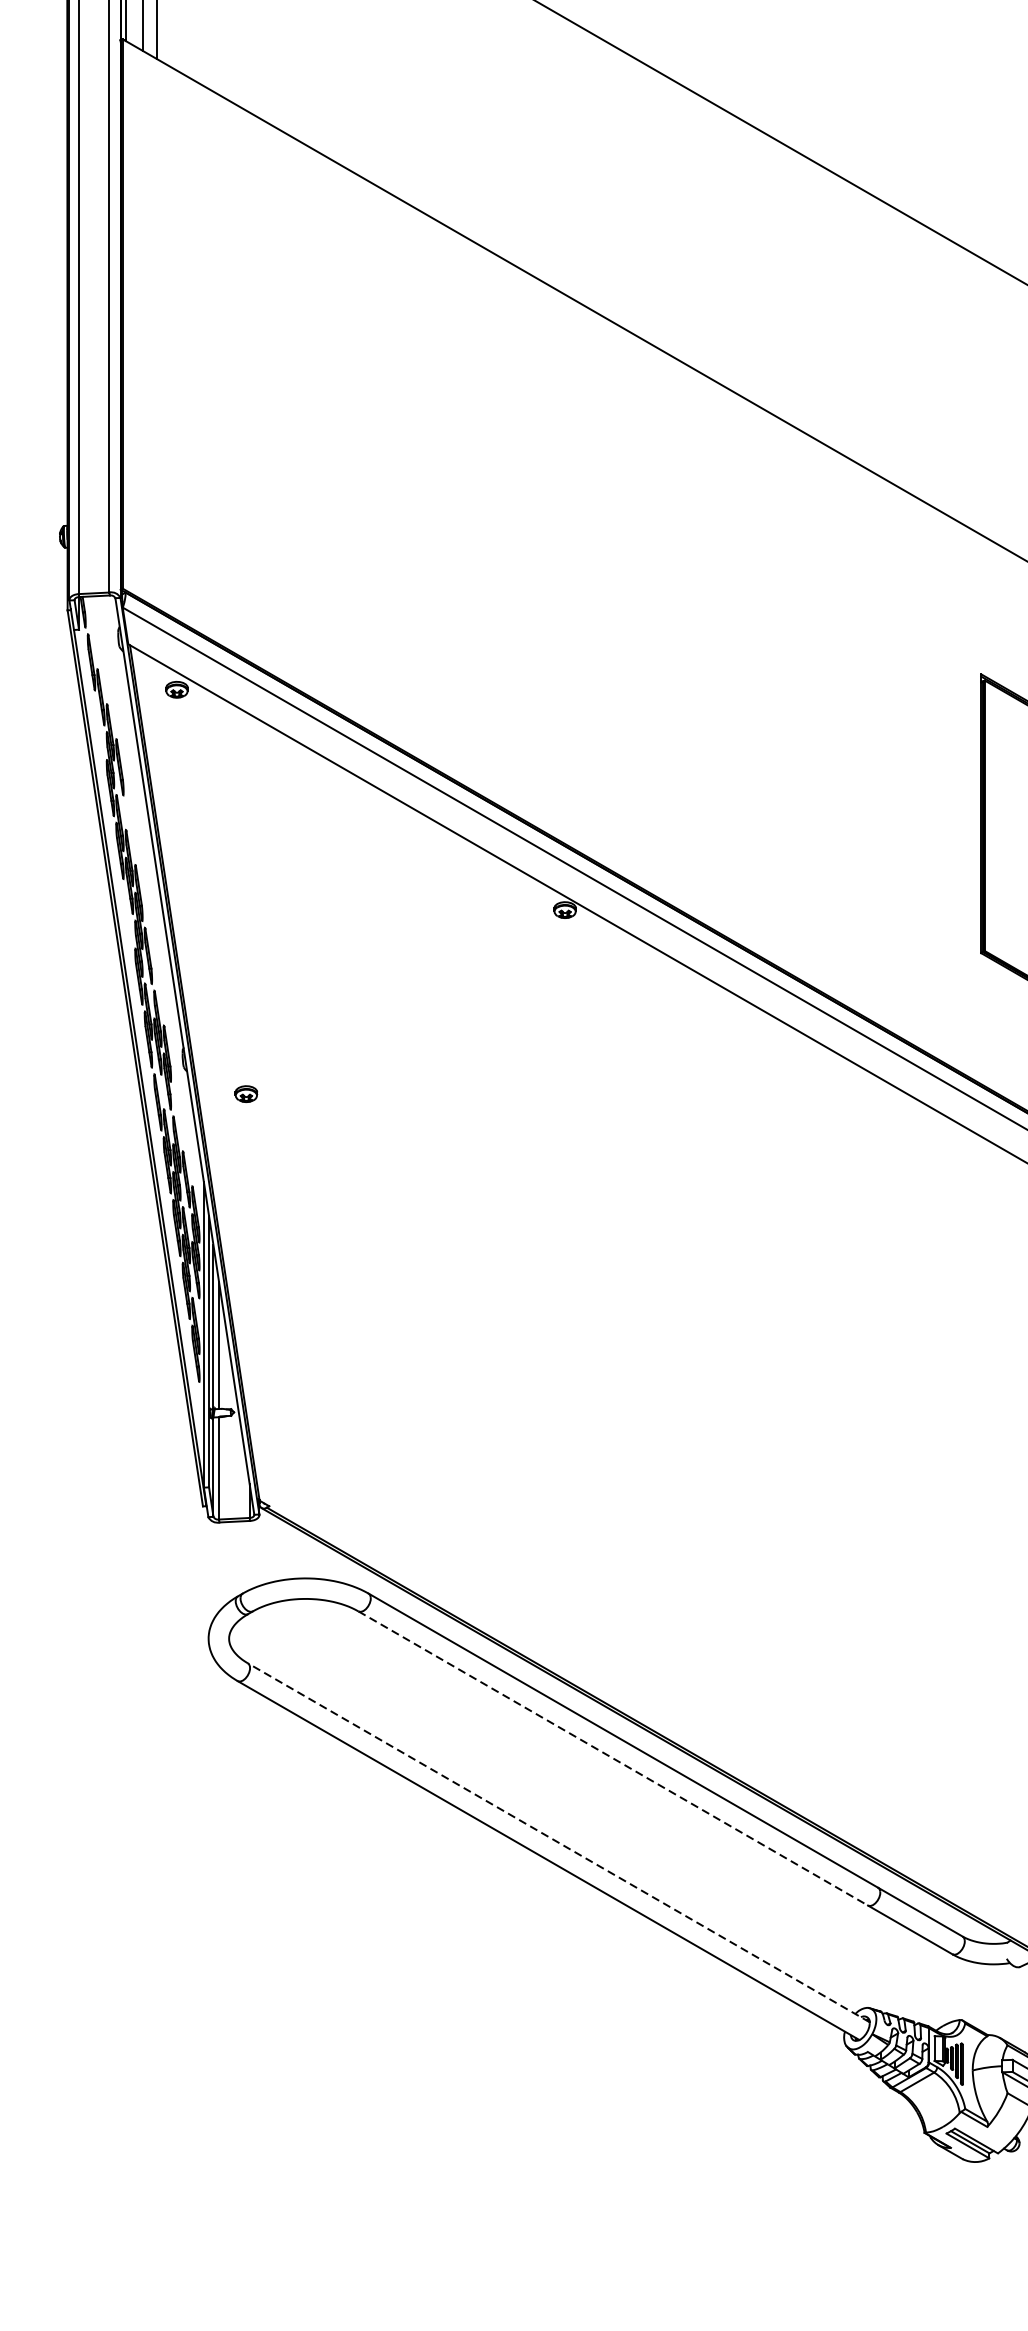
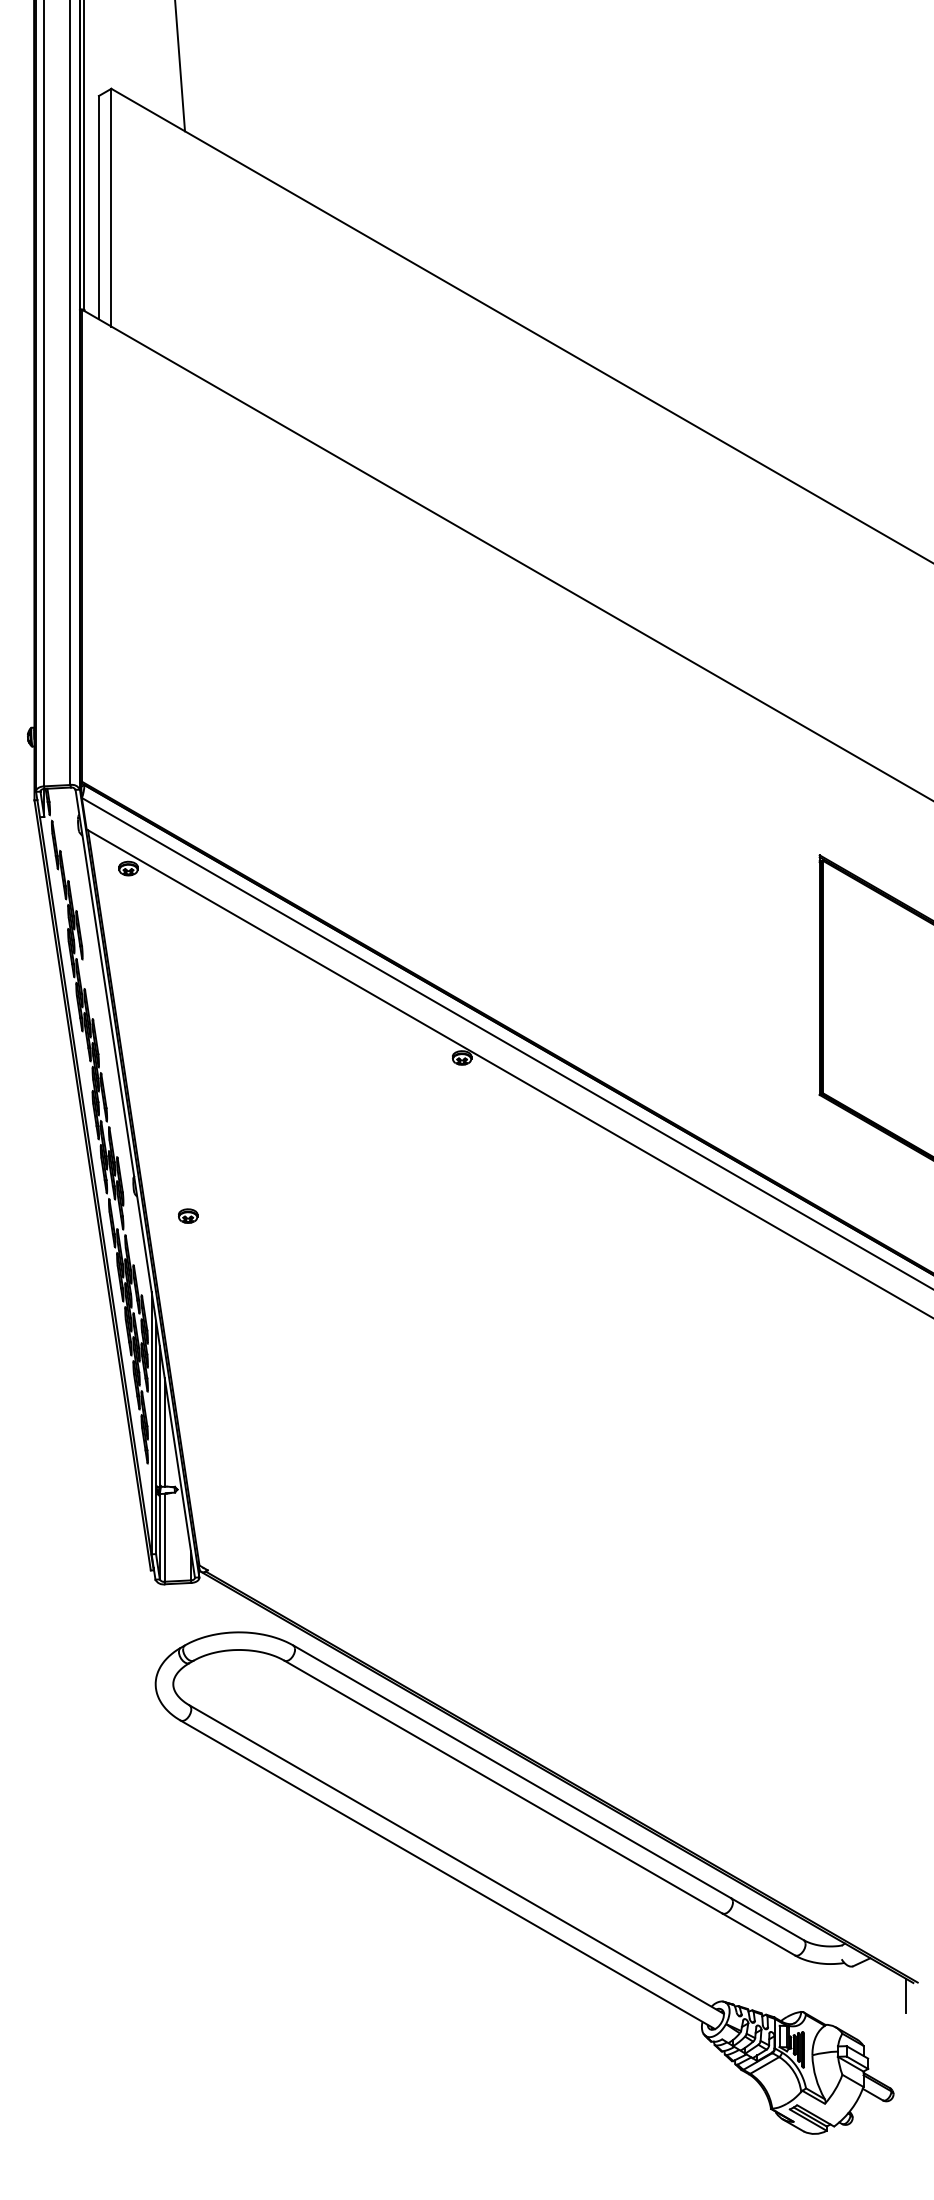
line: (613, 1758) -> (503, 1787), dashed -> solid
line: (558, 1842) -> (456, 1859), dashed -> solid

